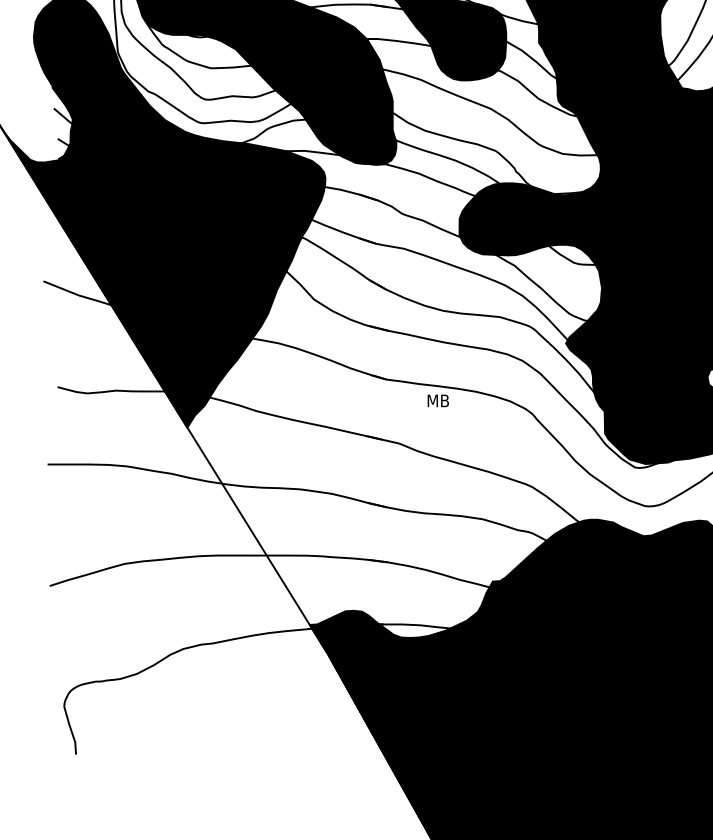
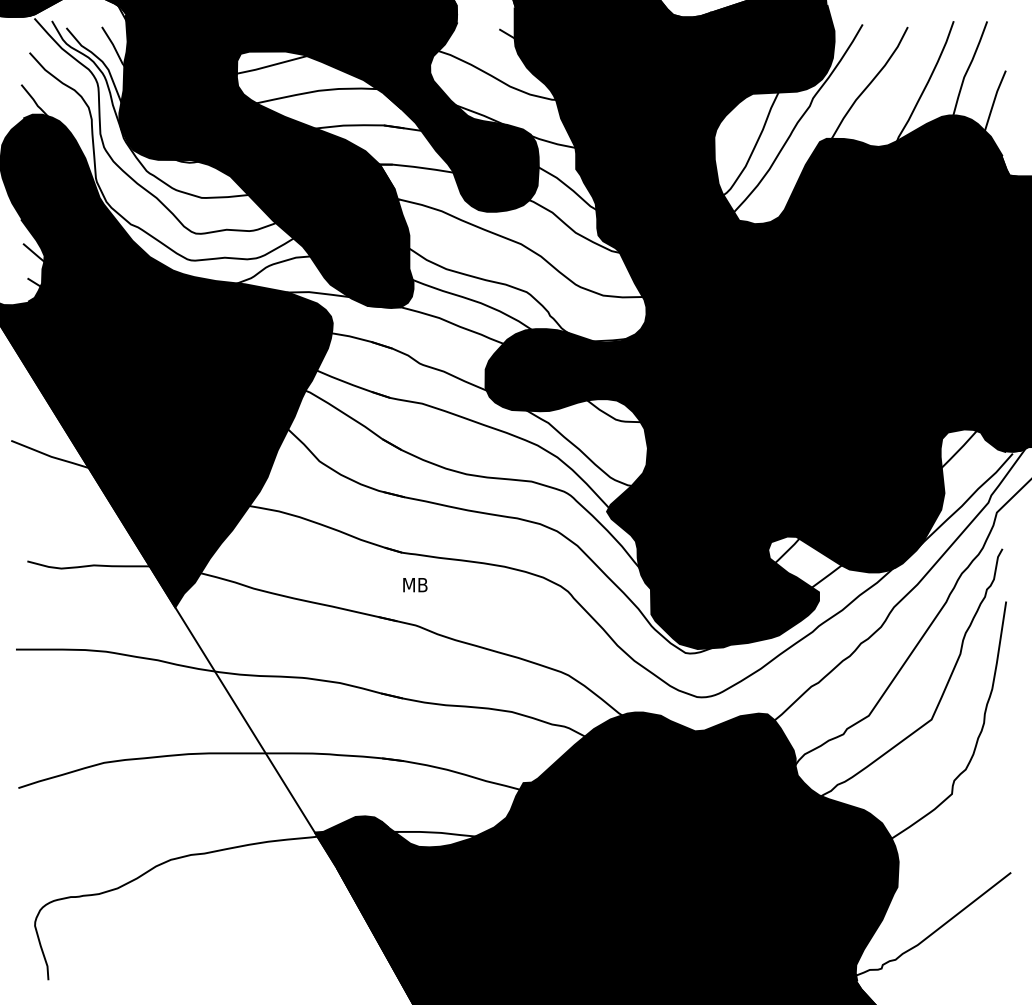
text: (438, 401) -> (415, 585), moved

